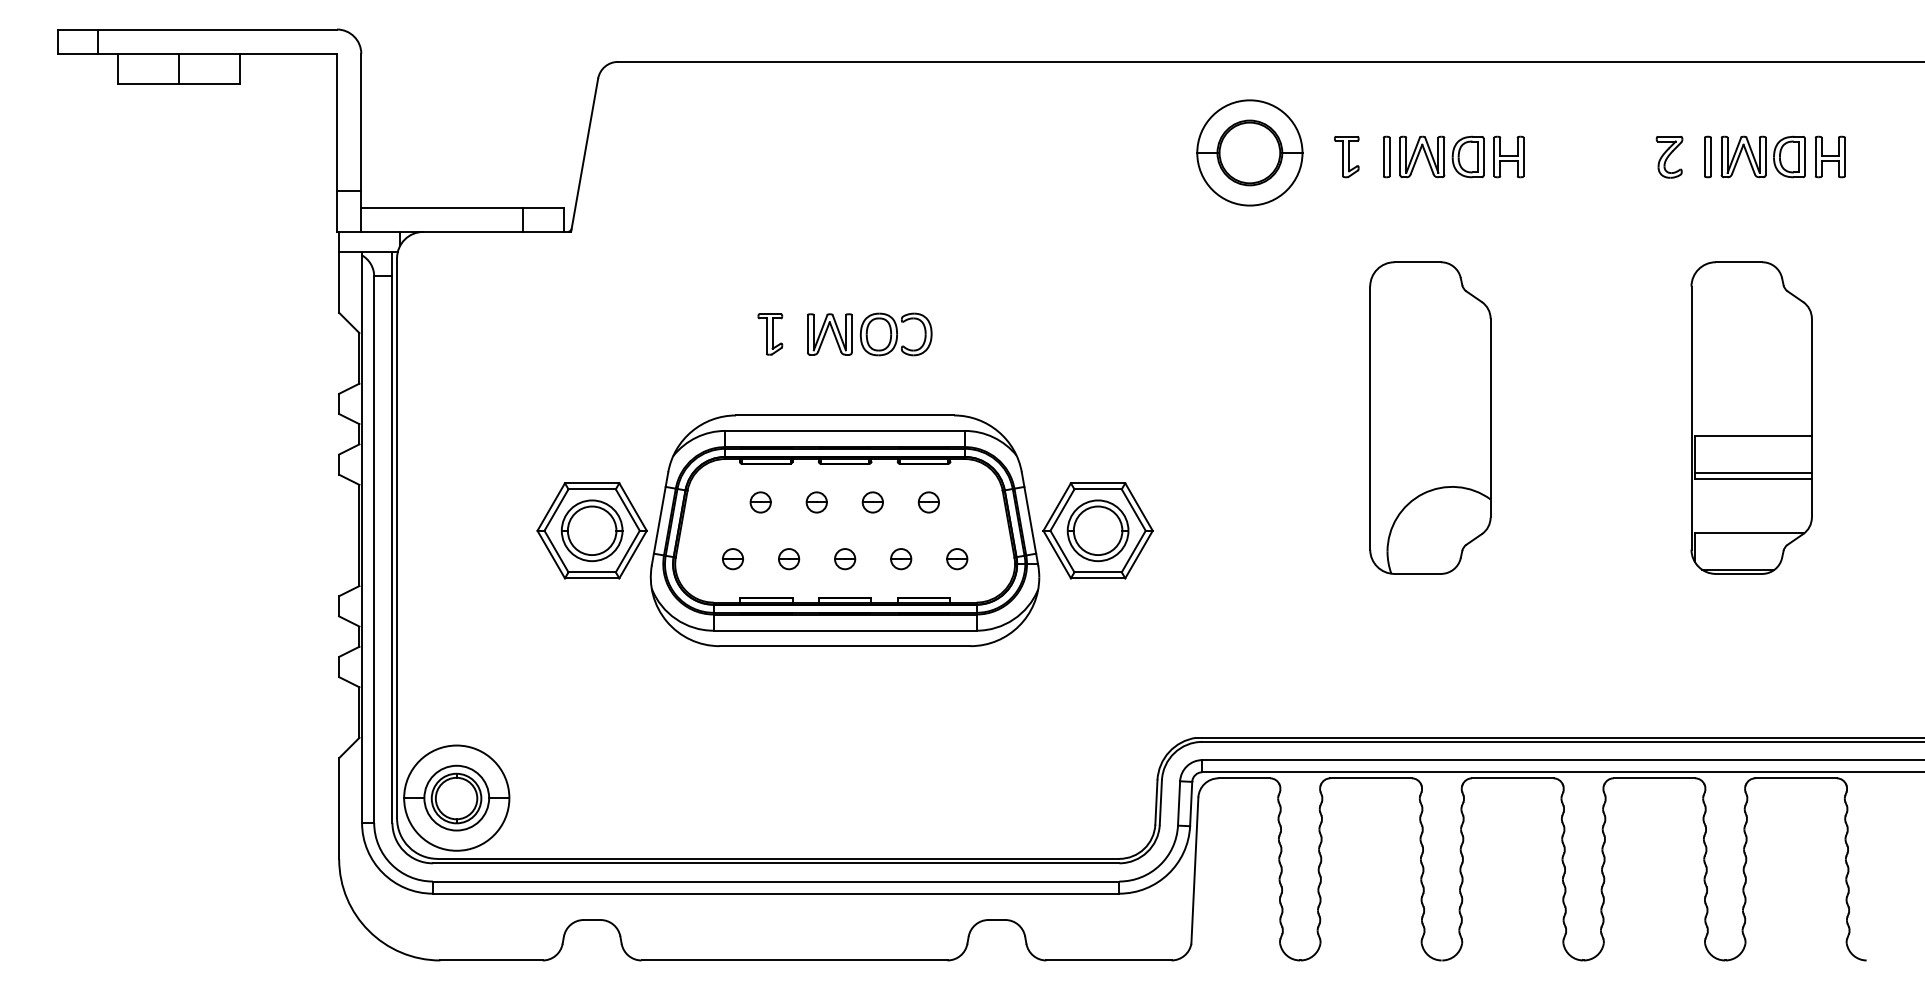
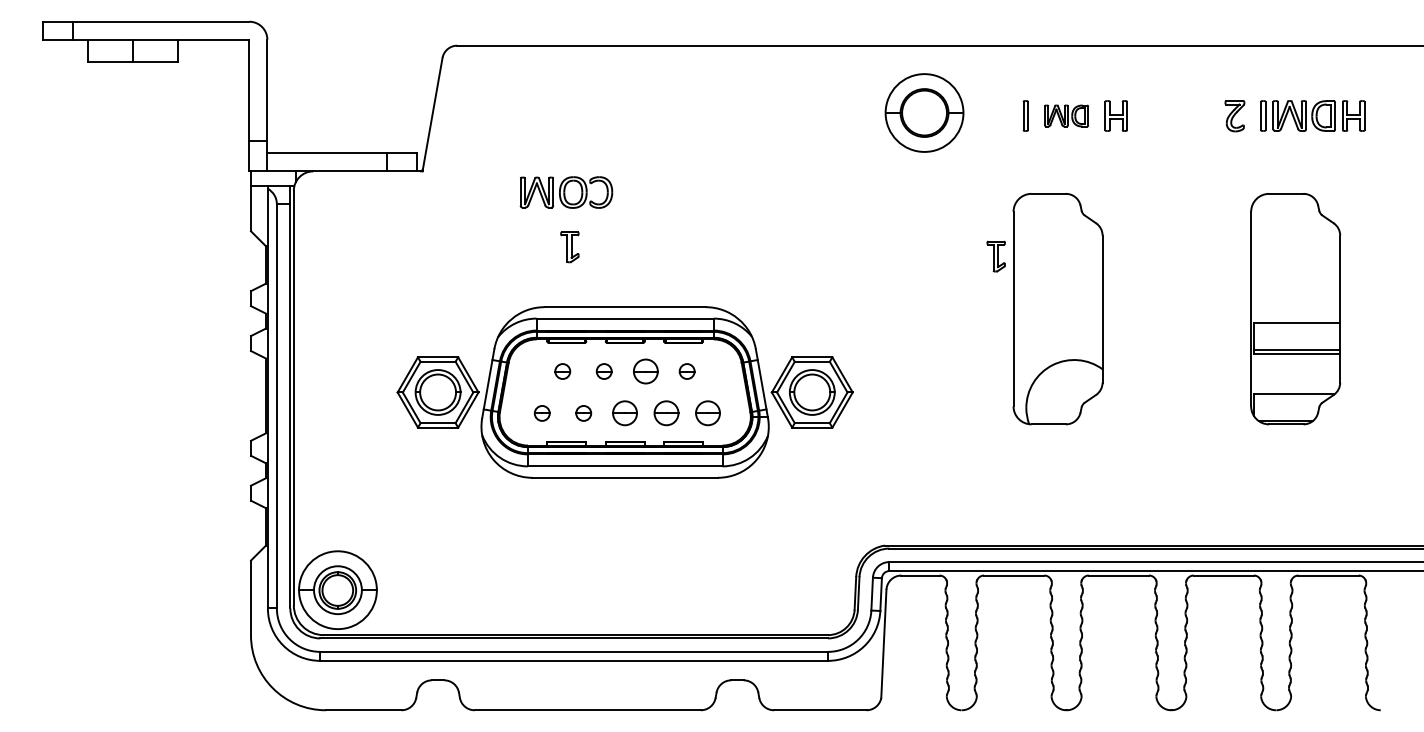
part: (1441, 156) -> (1066, 115), size x0.7
part: (1346, 157) -> (996, 256), moved
part: (869, 334) -> (566, 192), moved
part: (872, 502) -> (645, 371), size x1.6
part: (845, 559) -> (625, 413), size x1.6
part: (901, 559) -> (666, 413), size x1.6
part: (957, 559) -> (708, 413), size x1.6

